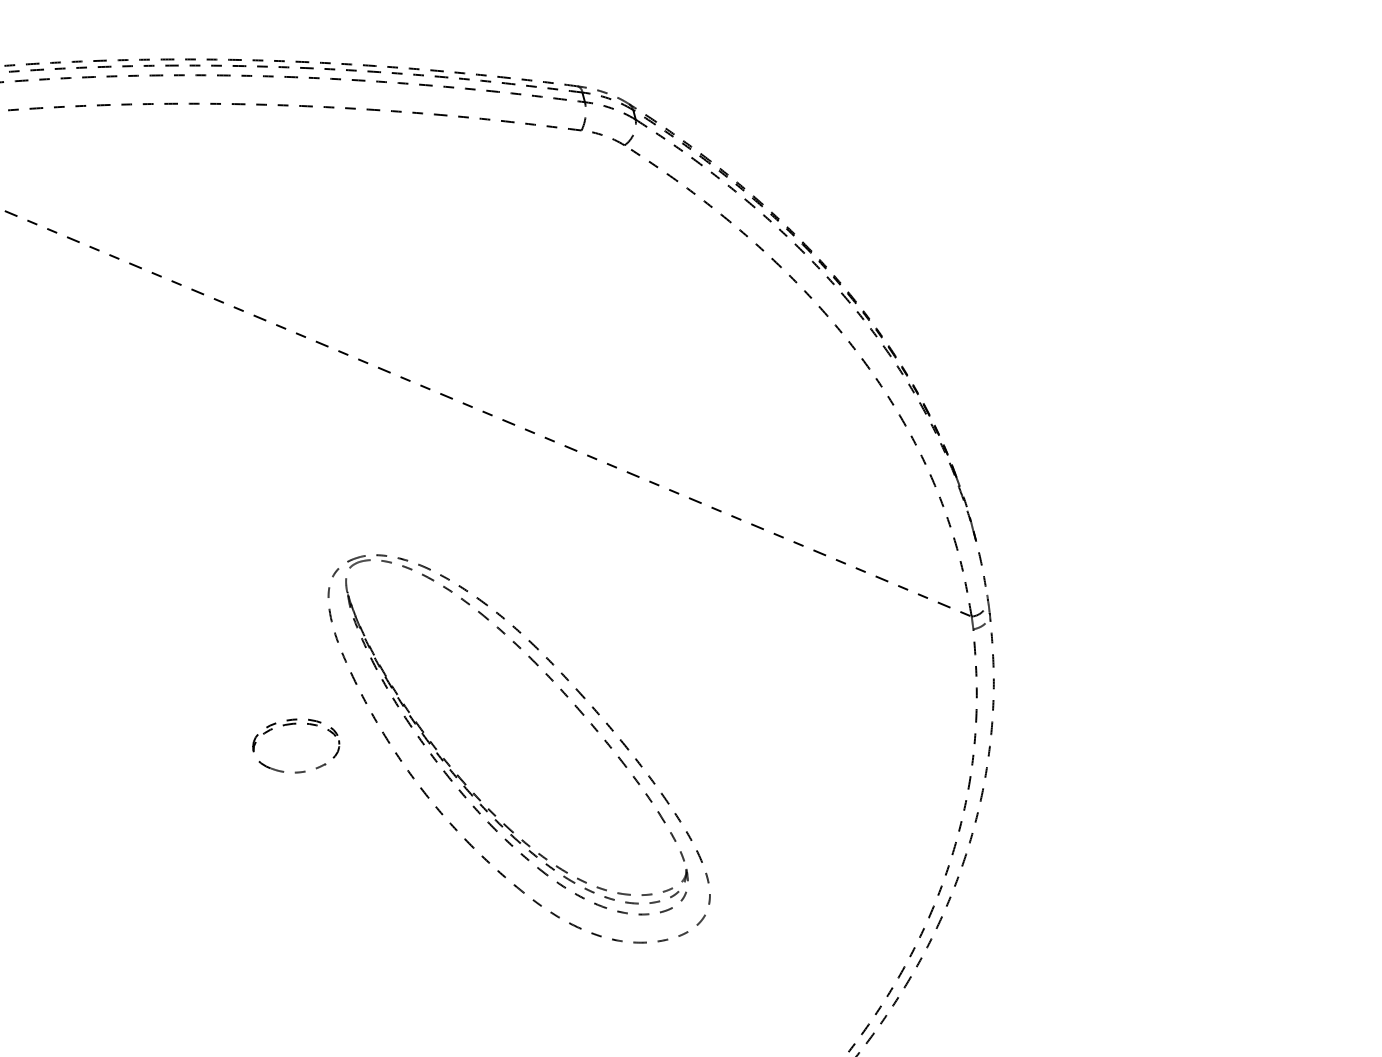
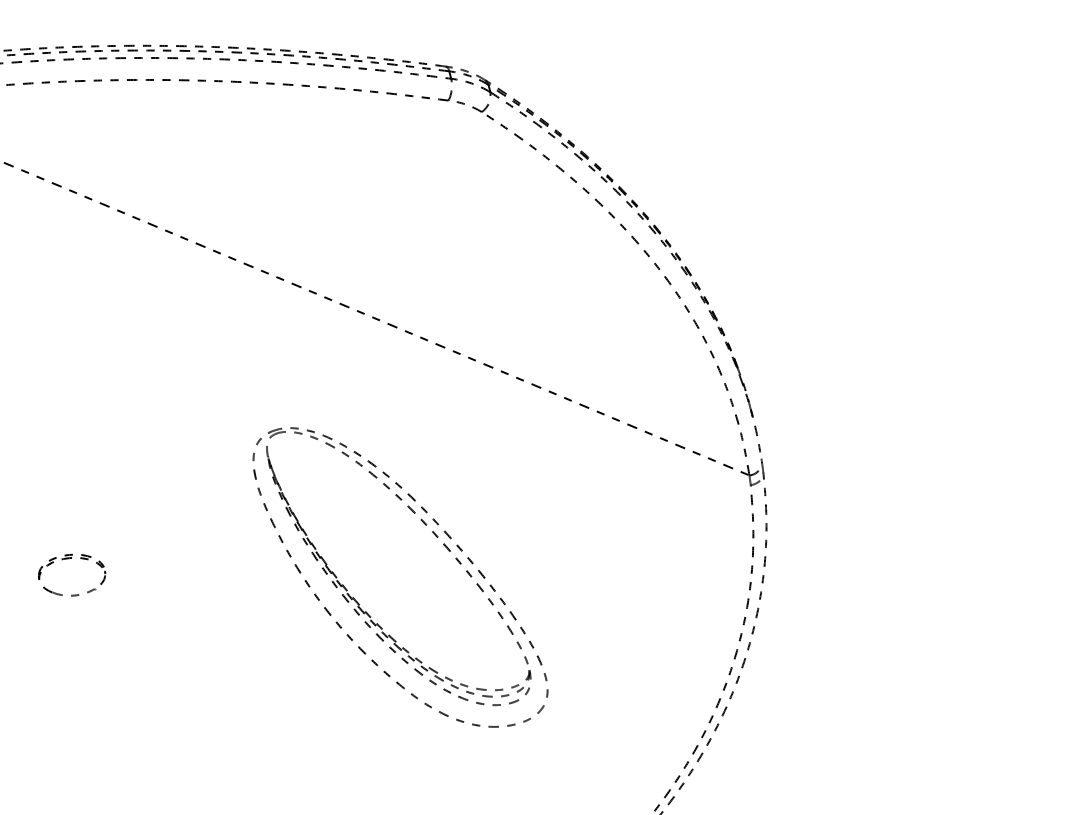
part: (290, 725) -> (67, 559), moved

